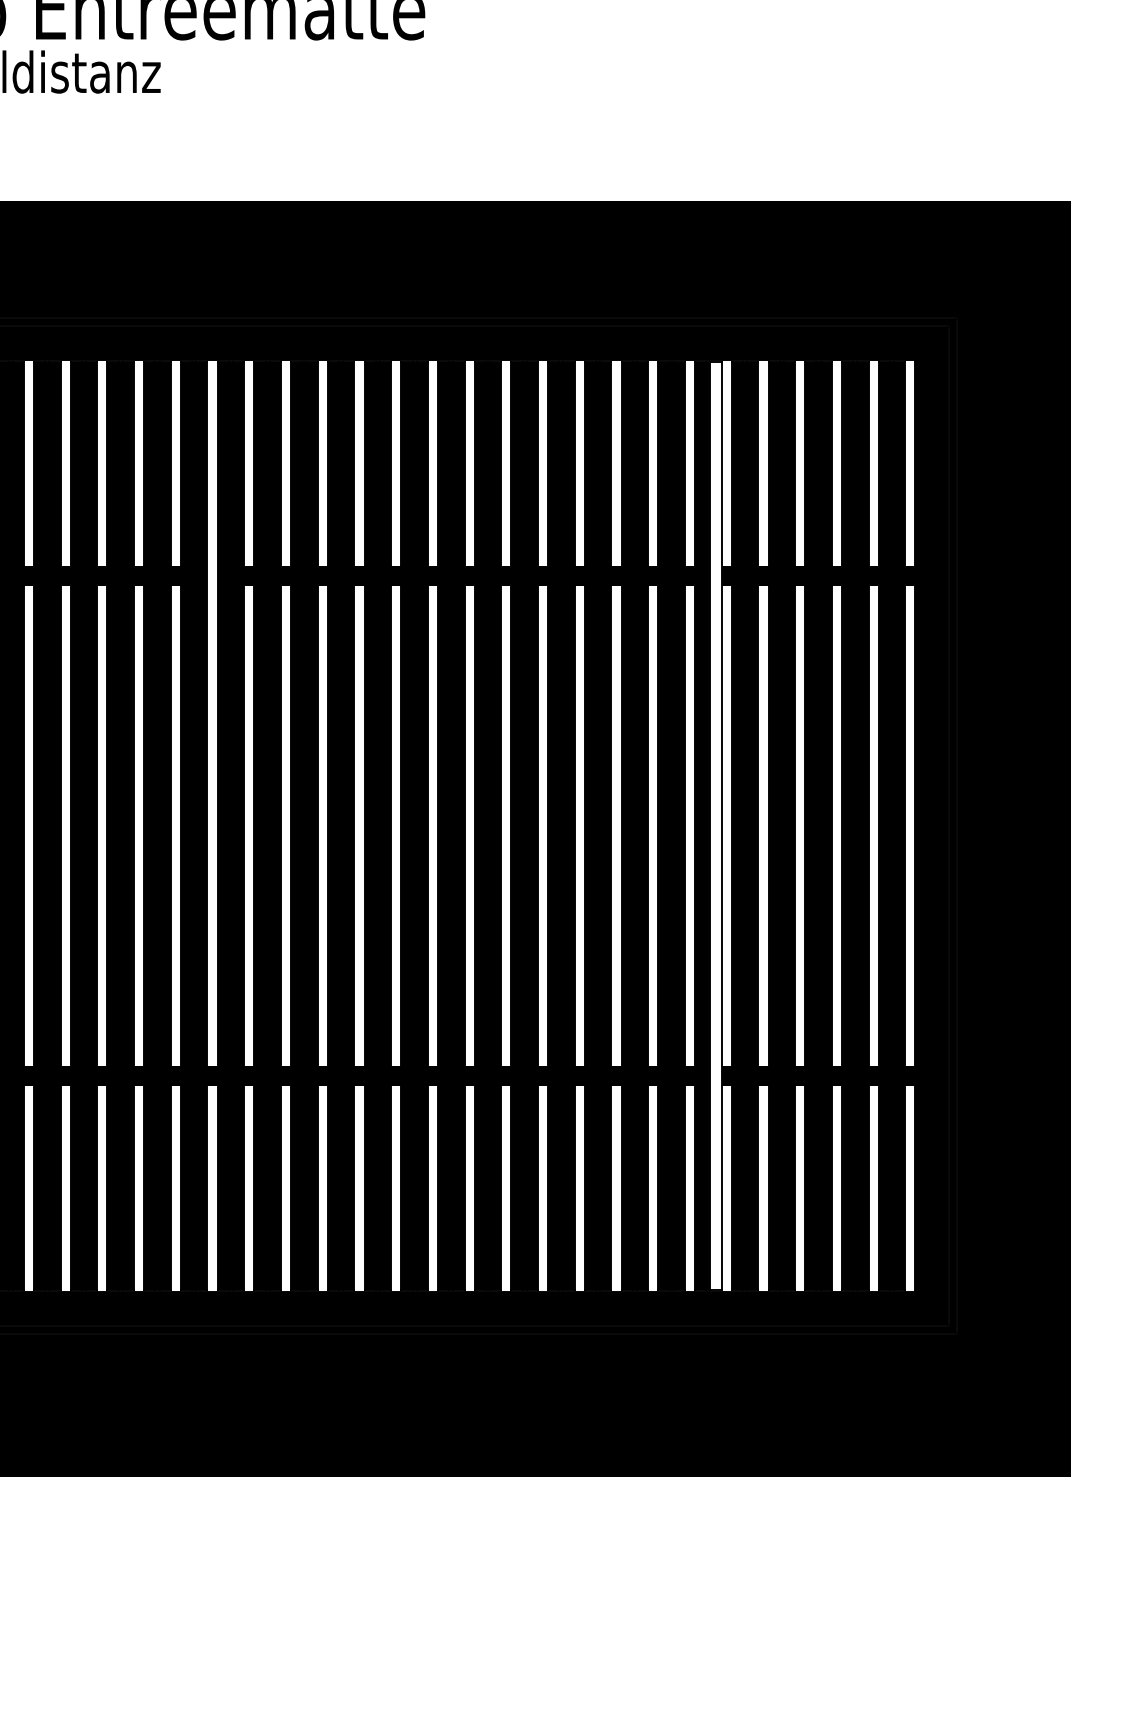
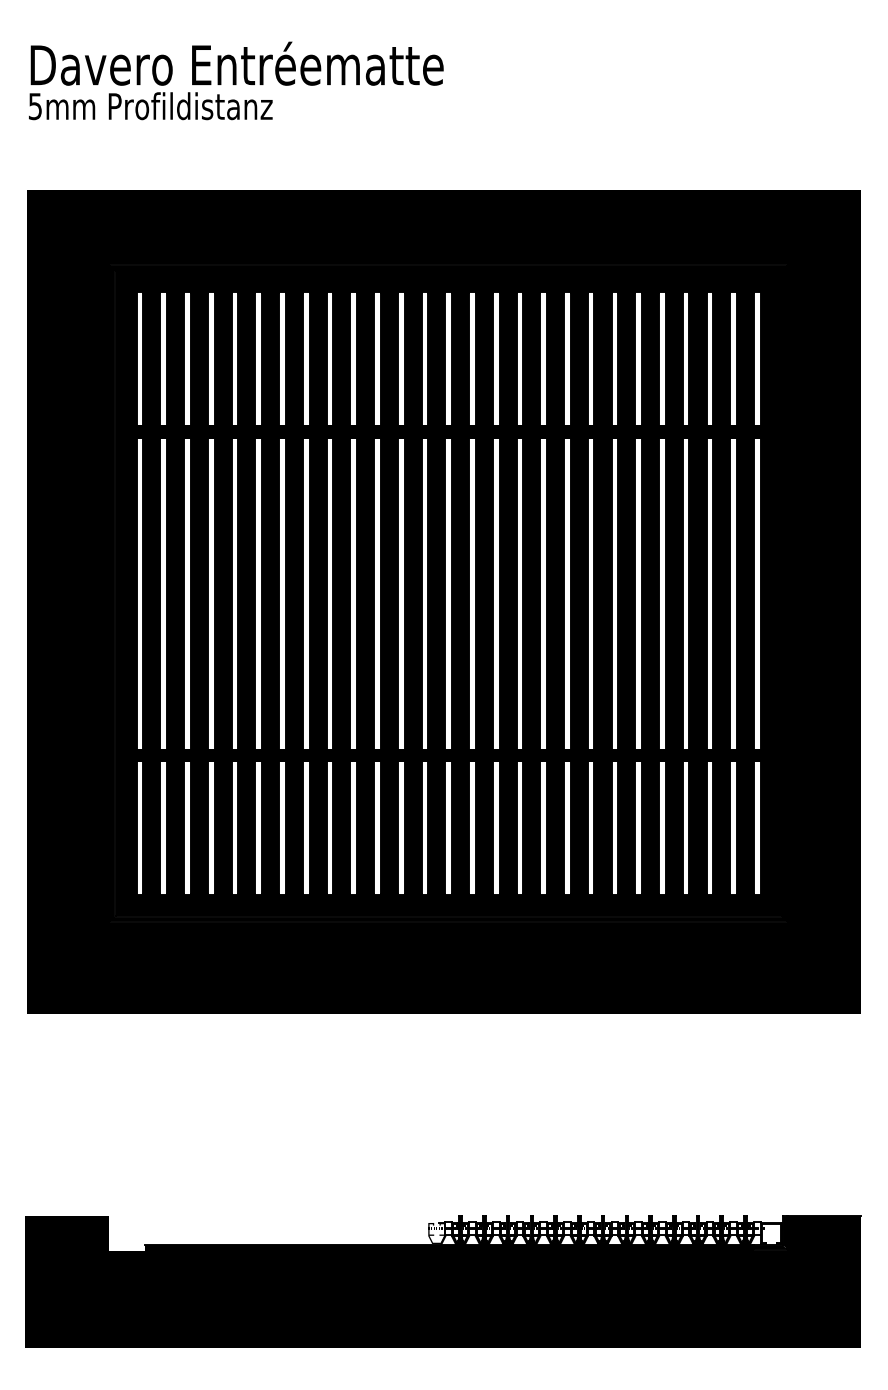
fill: (211, 575) -> (305, 431), added
fill: (715, 825) -> (631, 593), added

